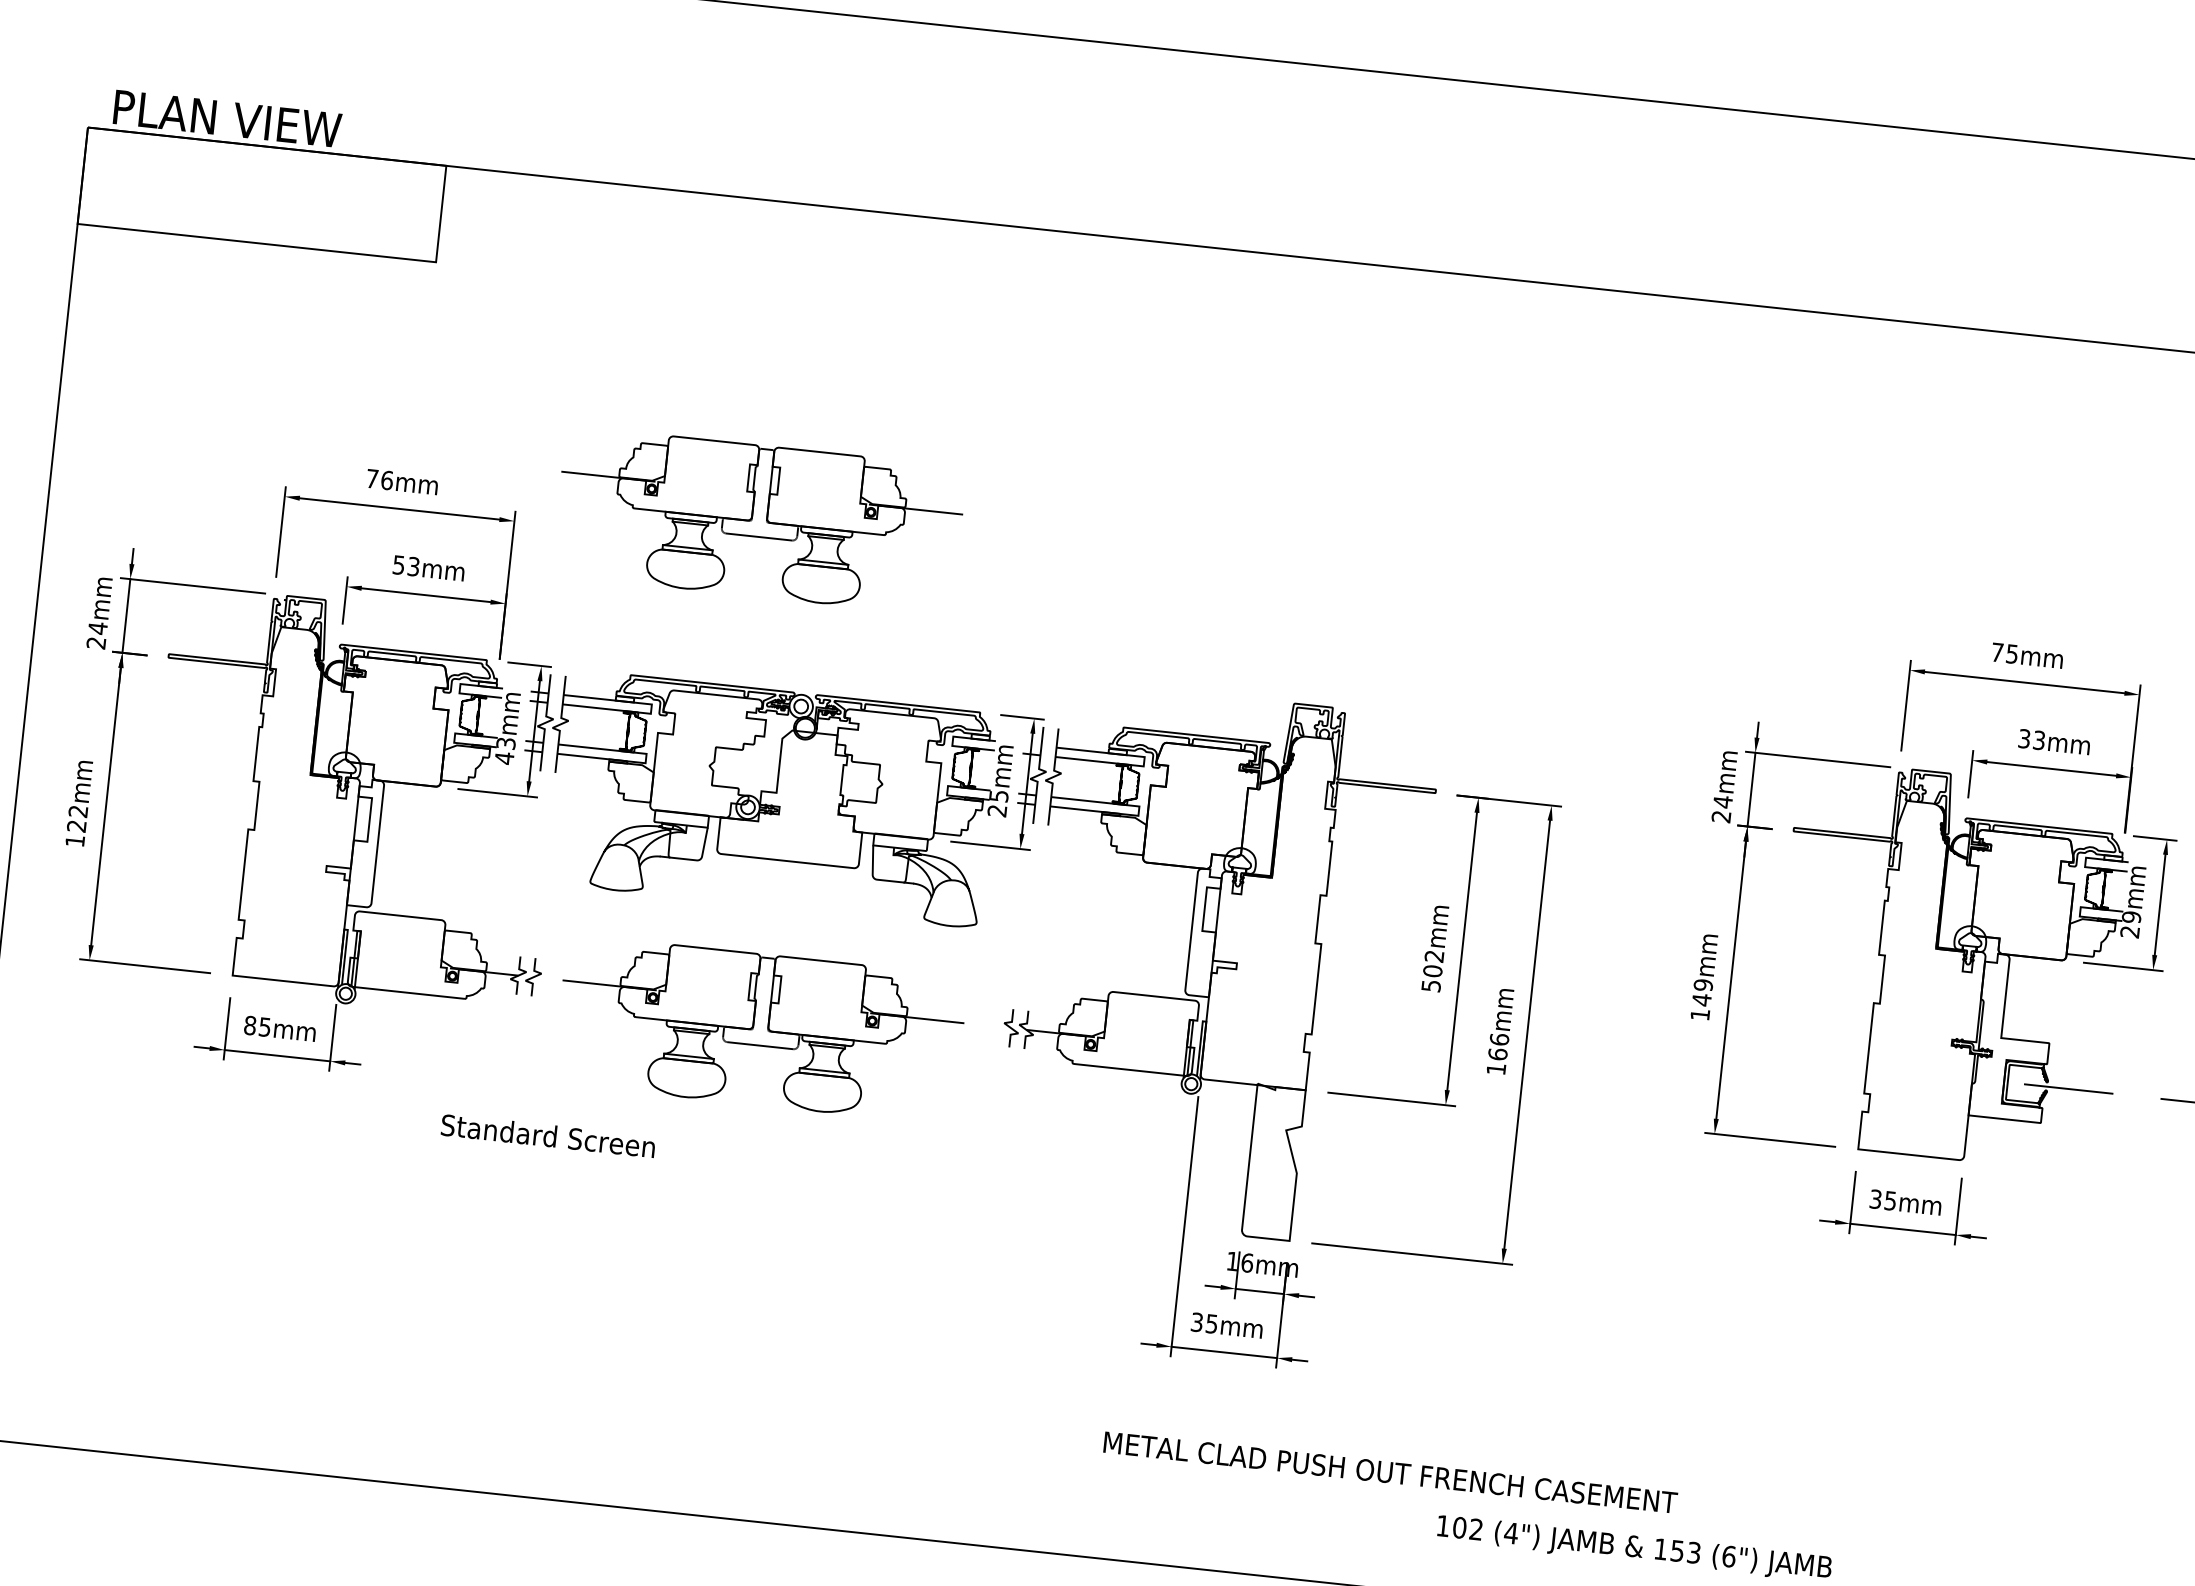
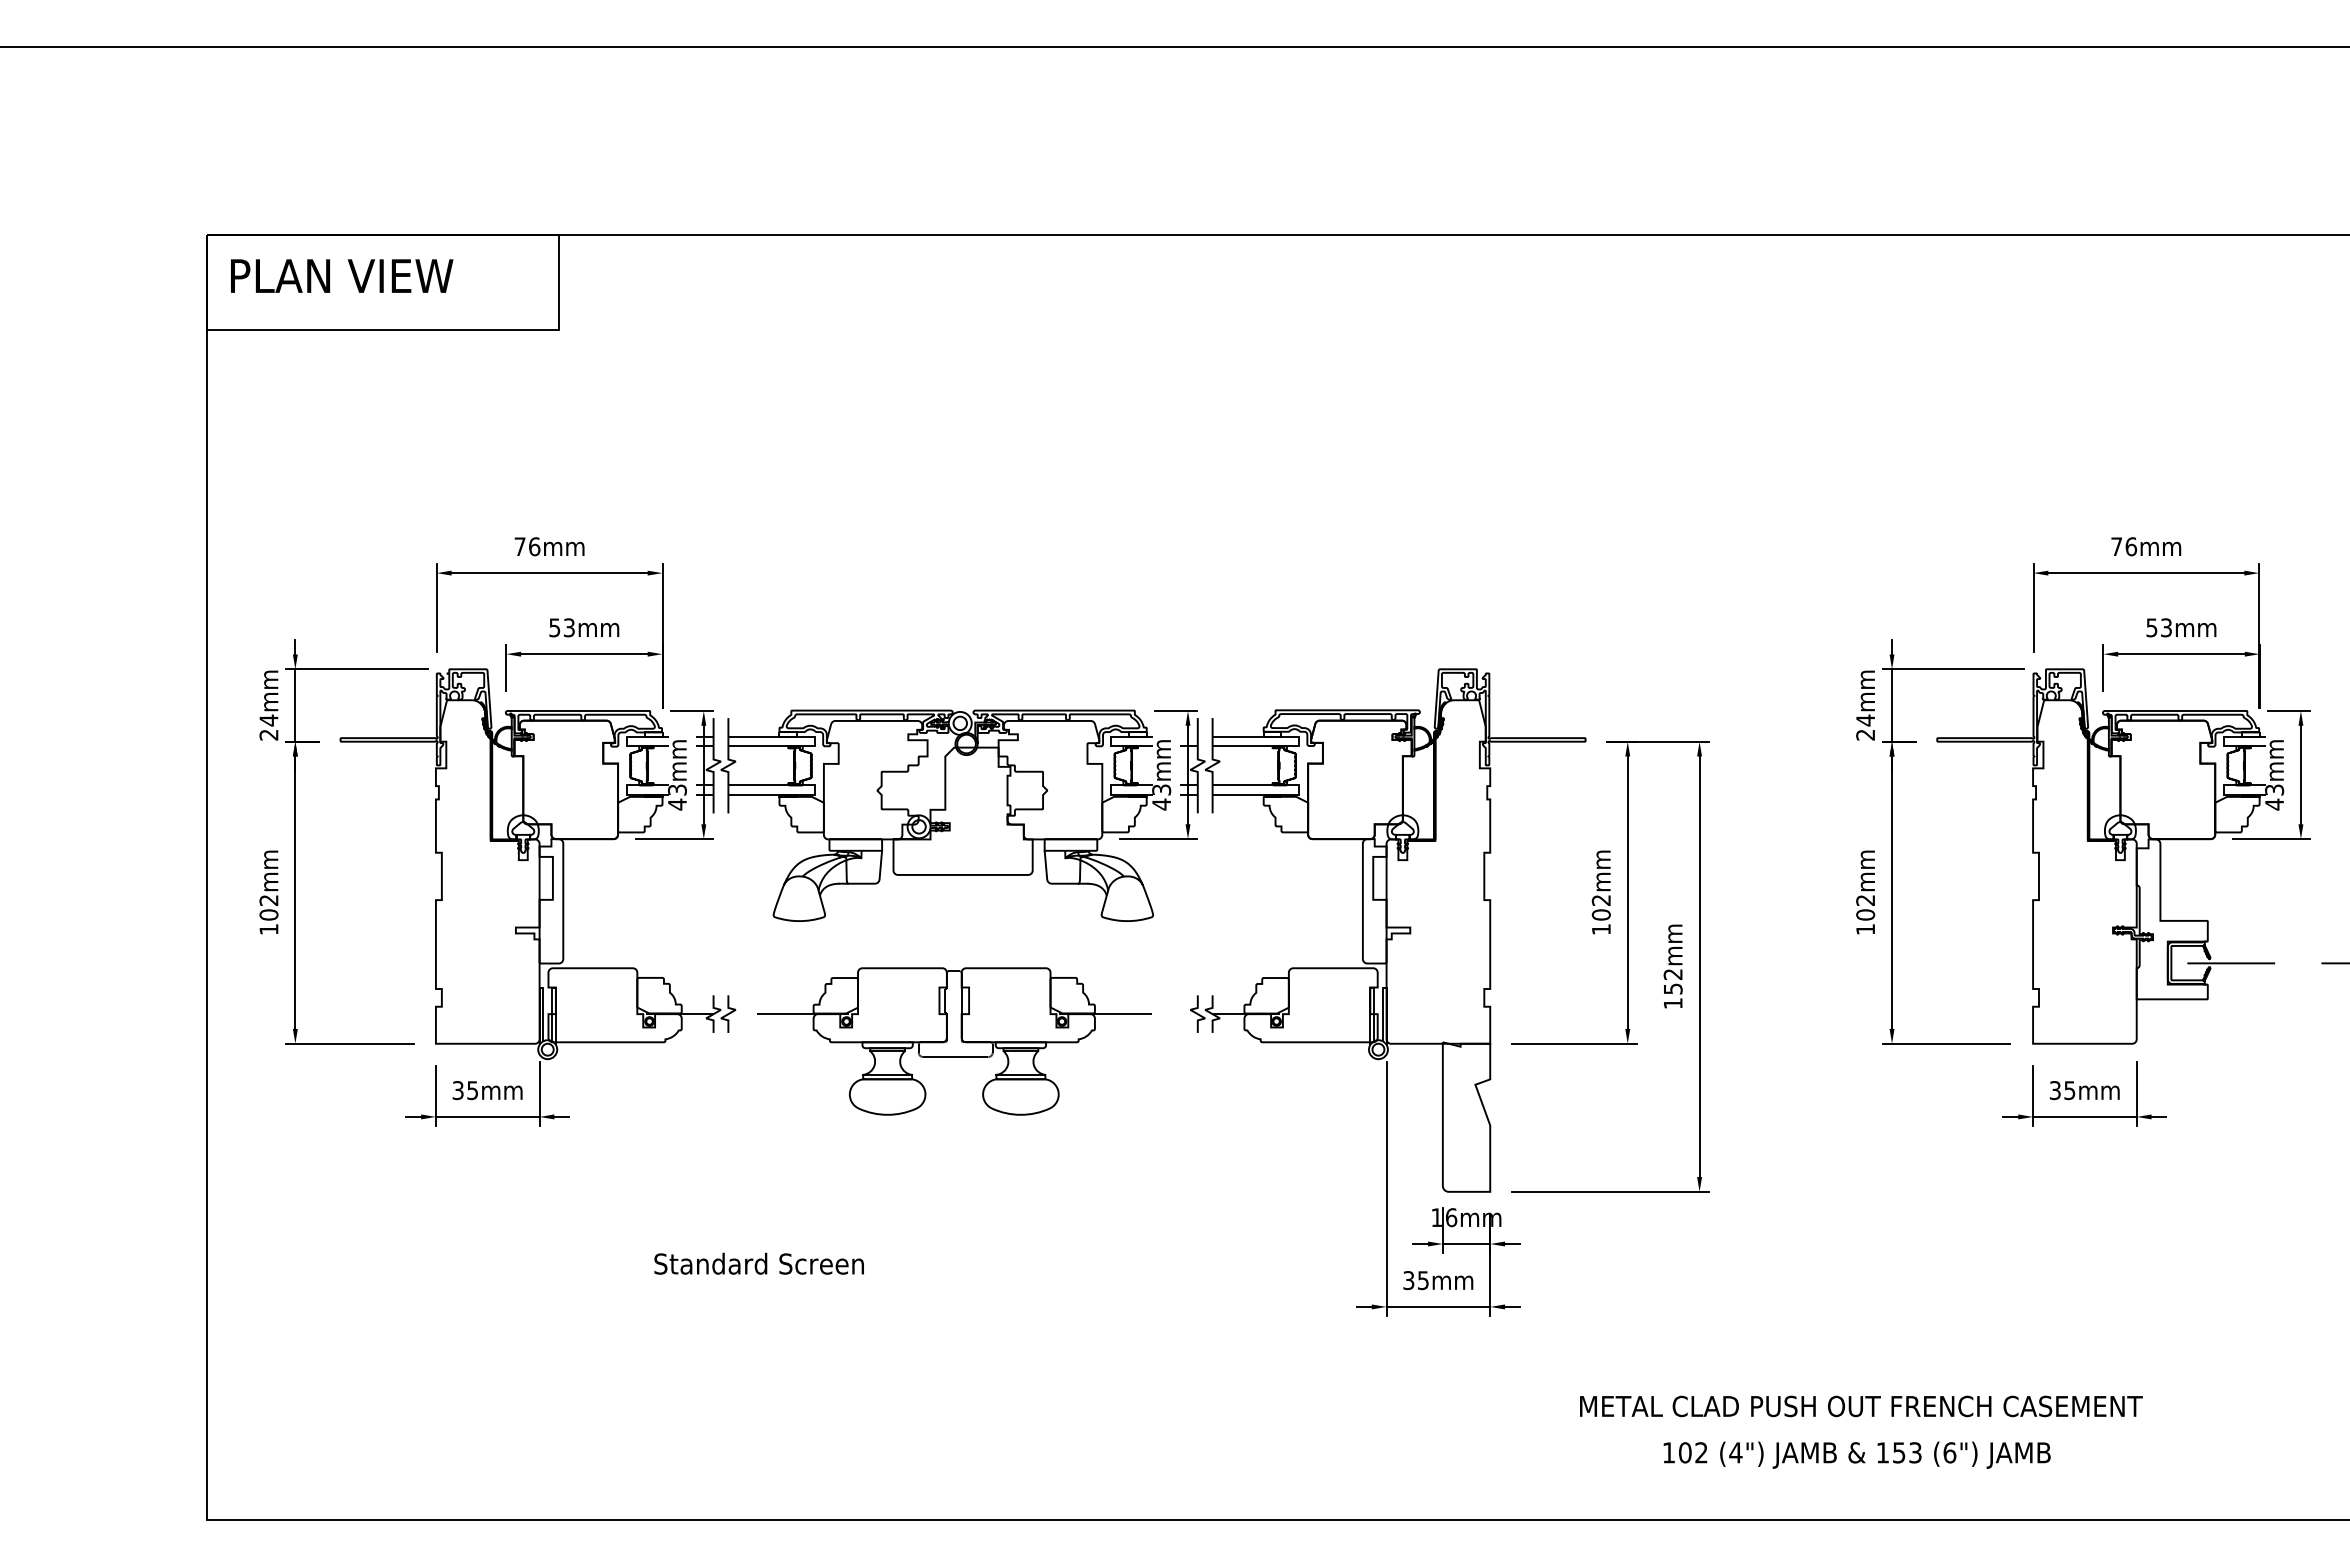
text: (228, 118) -> (342, 275), moved
part: (759, 521) -> (900, 547), removed
text: (2012, 653) -> (2131, 546), 75mm -> 76mm
text: (2025, 738) -> (2152, 627), 33mm -> 53mm
text: (997, 803) -> (1161, 797), 25mm -> 43mm
text: (76, 825) -> (268, 914), 122mm -> 102mm
text: (2130, 924) -> (2274, 797), 29mm -> 43mm
text: (1431, 986) -> (1601, 929), 502mm -> 102mm
text: (1702, 992) -> (1865, 907), 149mm -> 102mm
text: (249, 1025) -> (457, 1090), 85mm -> 35mm
text: (1498, 1046) -> (1672, 981), 166mm -> 152mm
text: (547, 1135) -> (758, 1263), moved
text: (1390, 1472) -> (1861, 1406), moved

